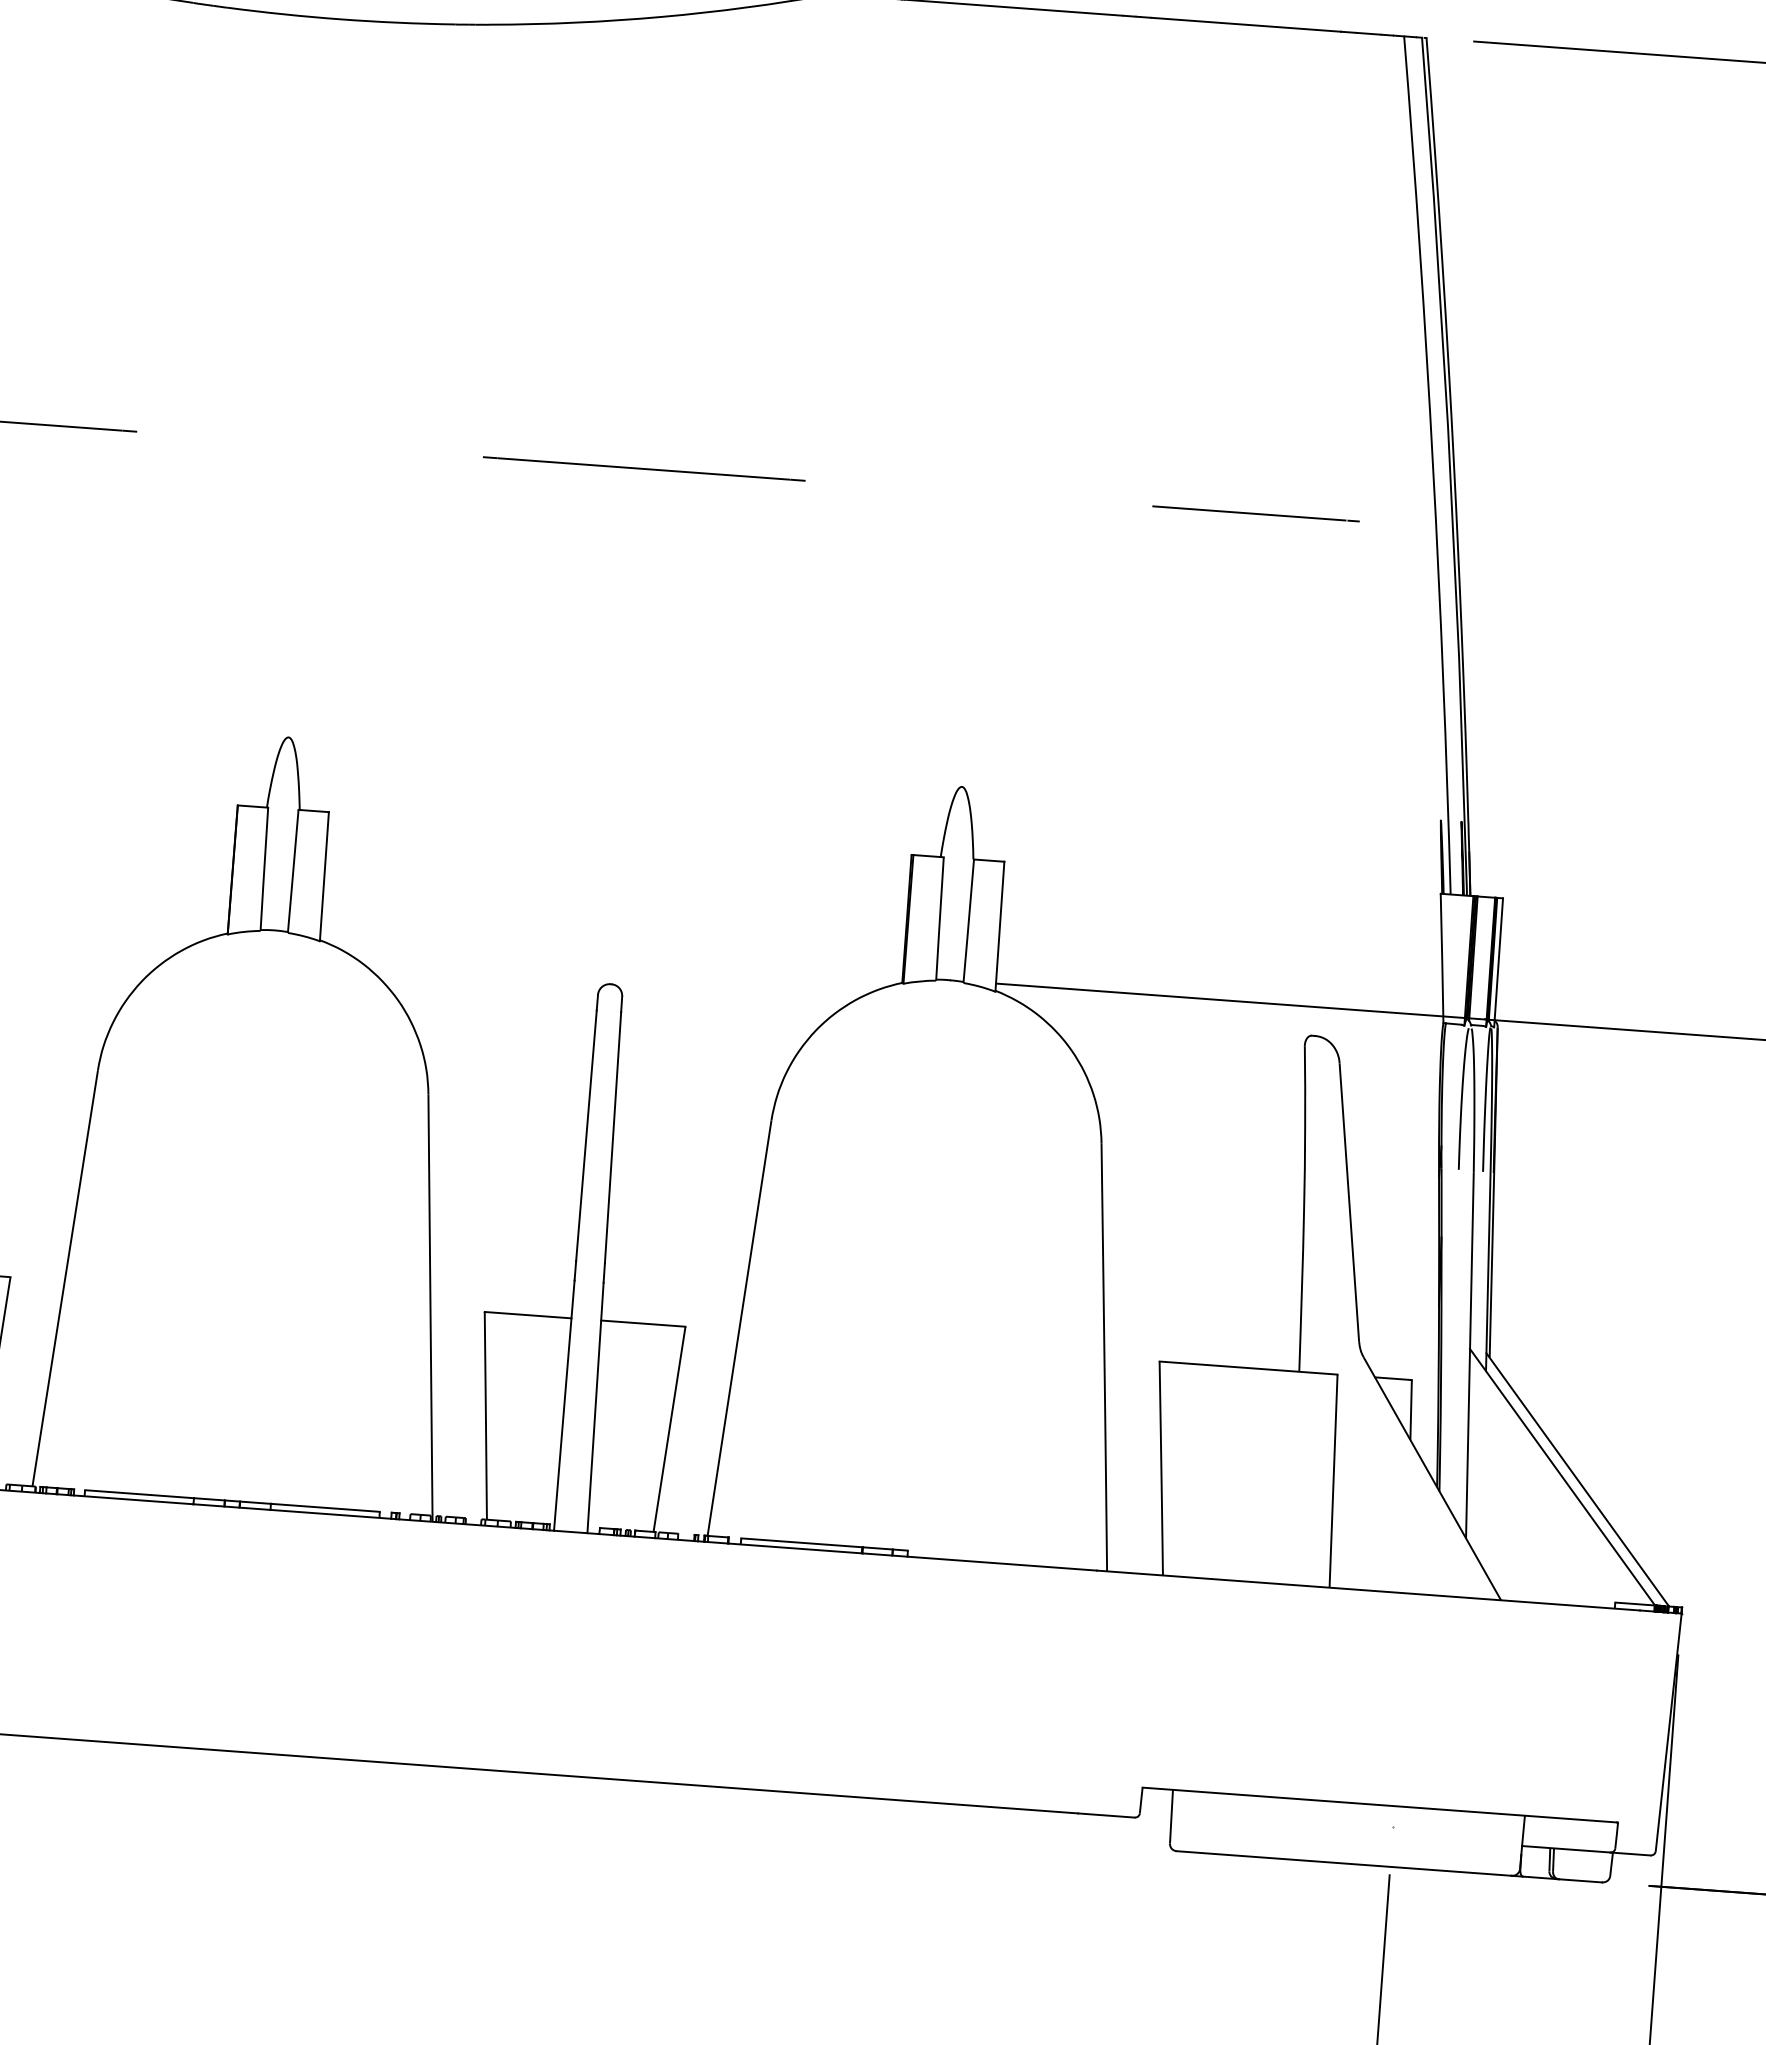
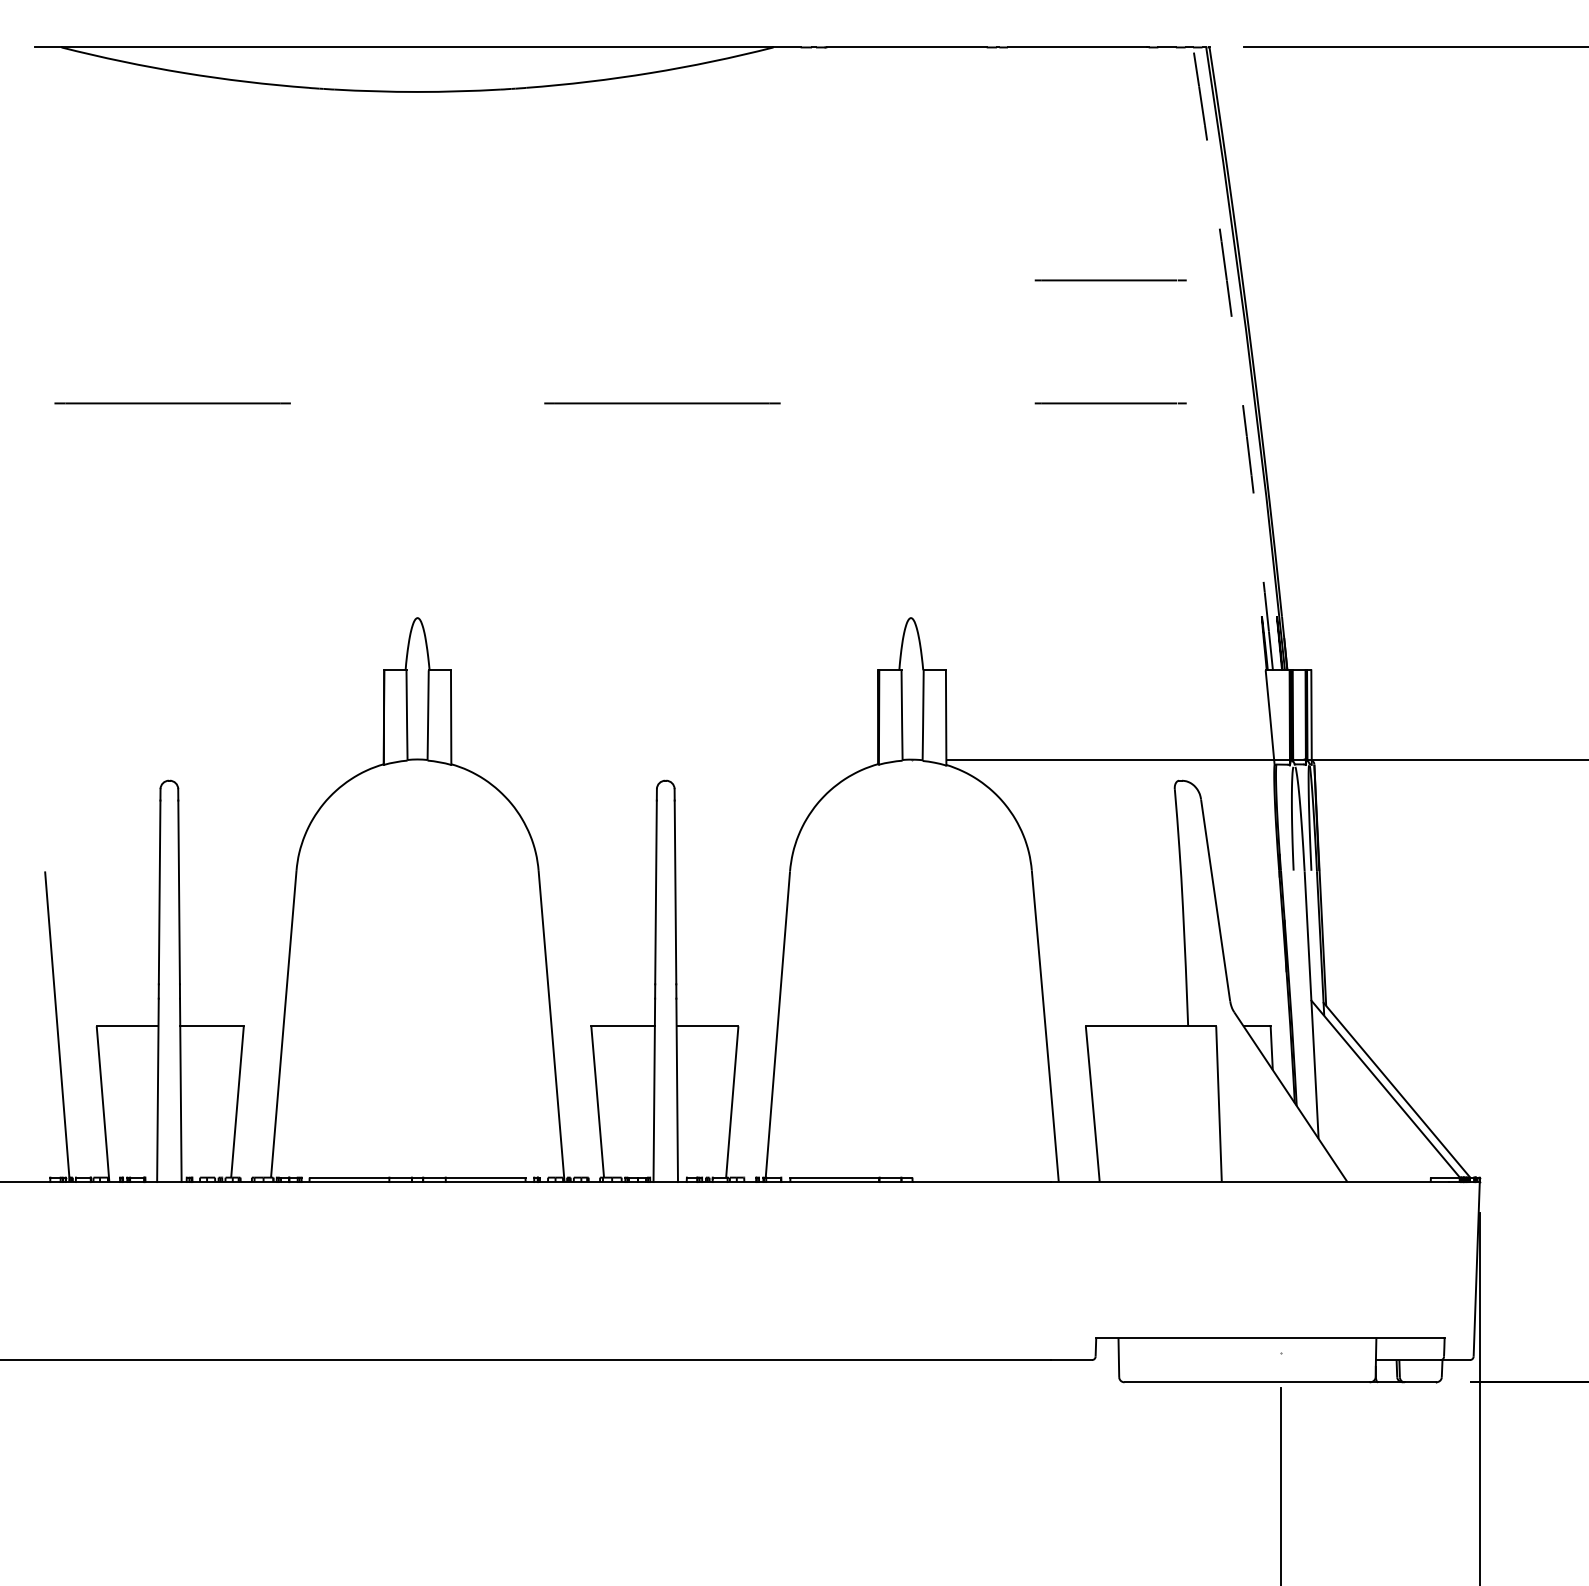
line: (1268, 346) -> (1110, 280), added
arc: (1433, 465) -> (1237, 358), solid -> dashed

